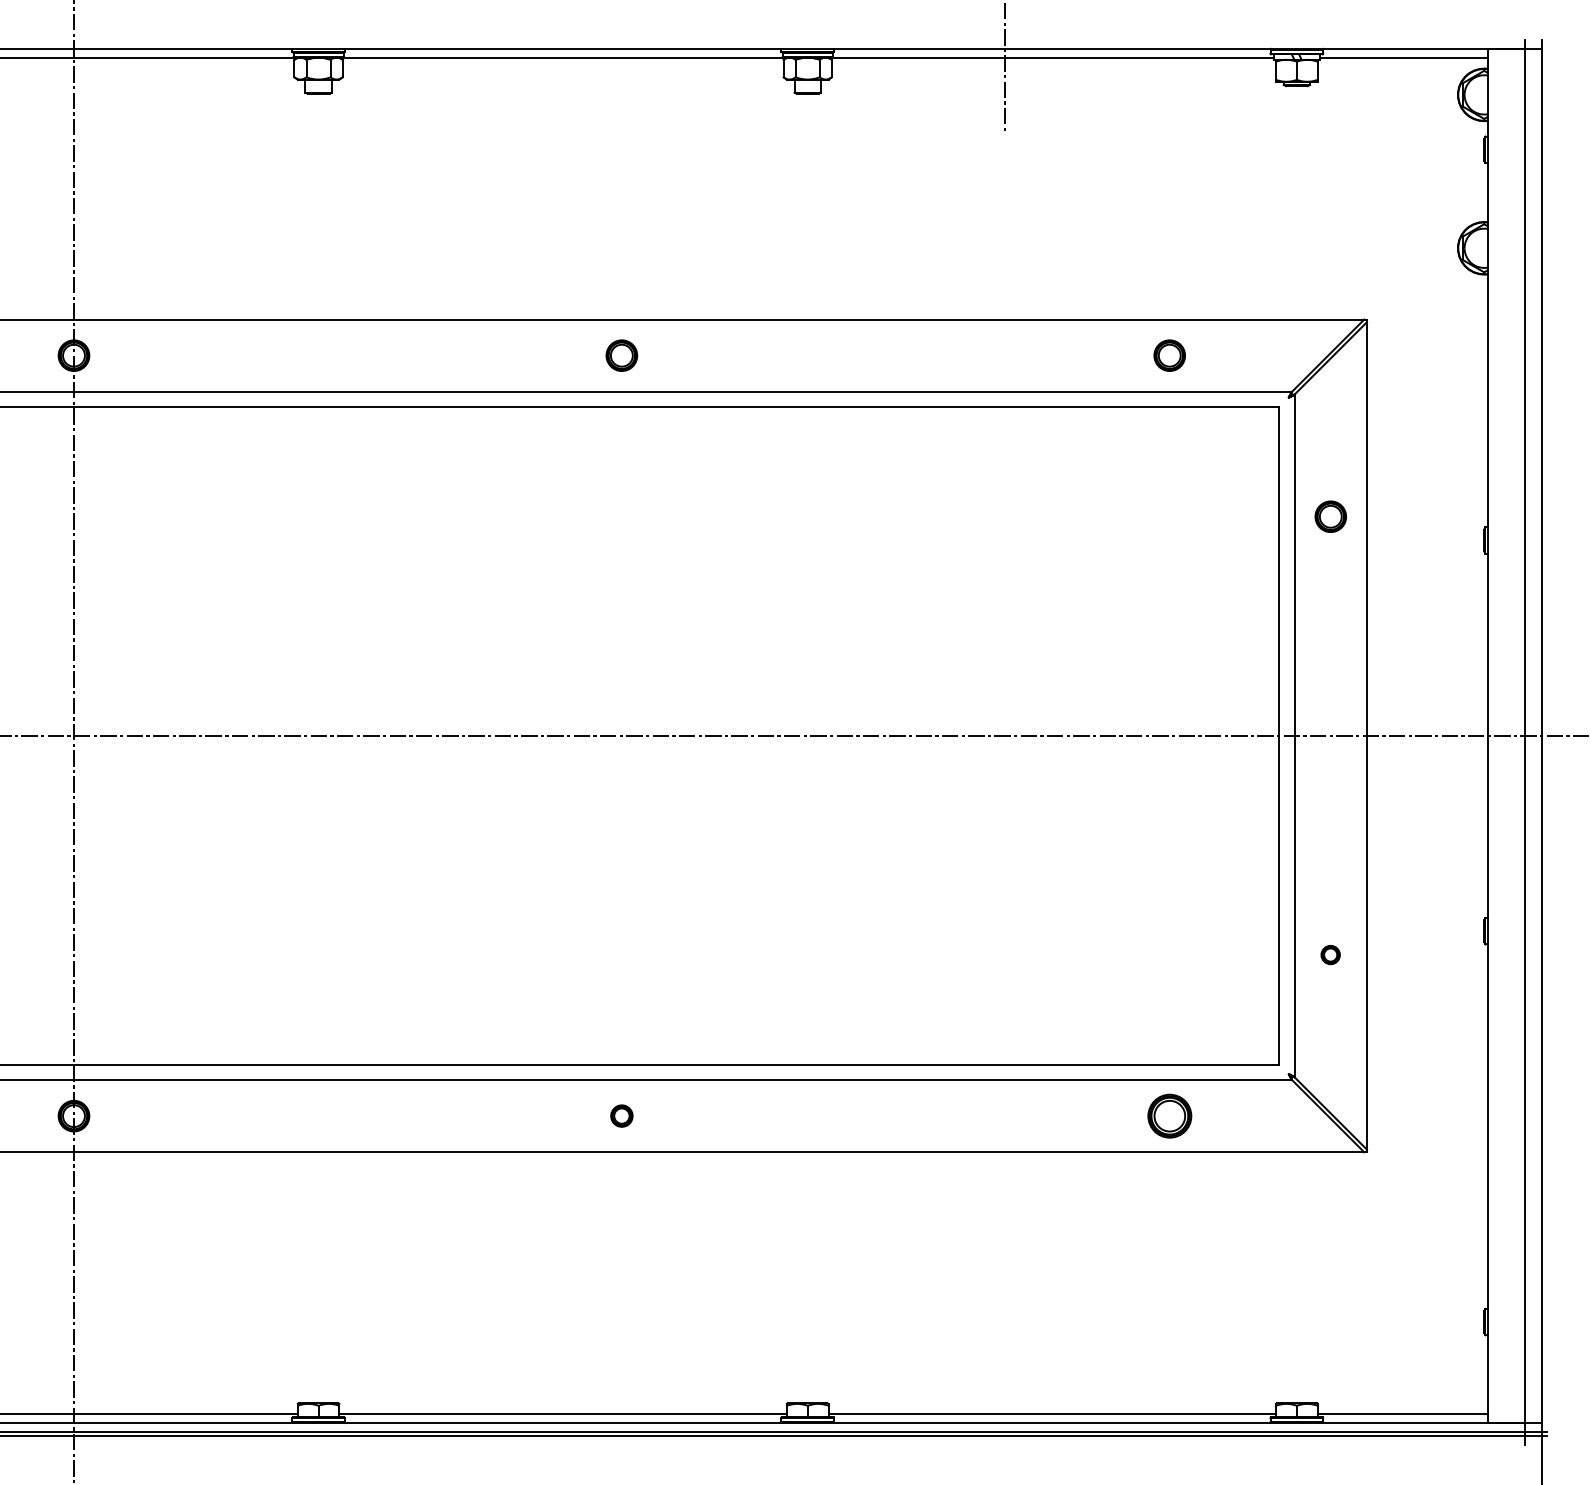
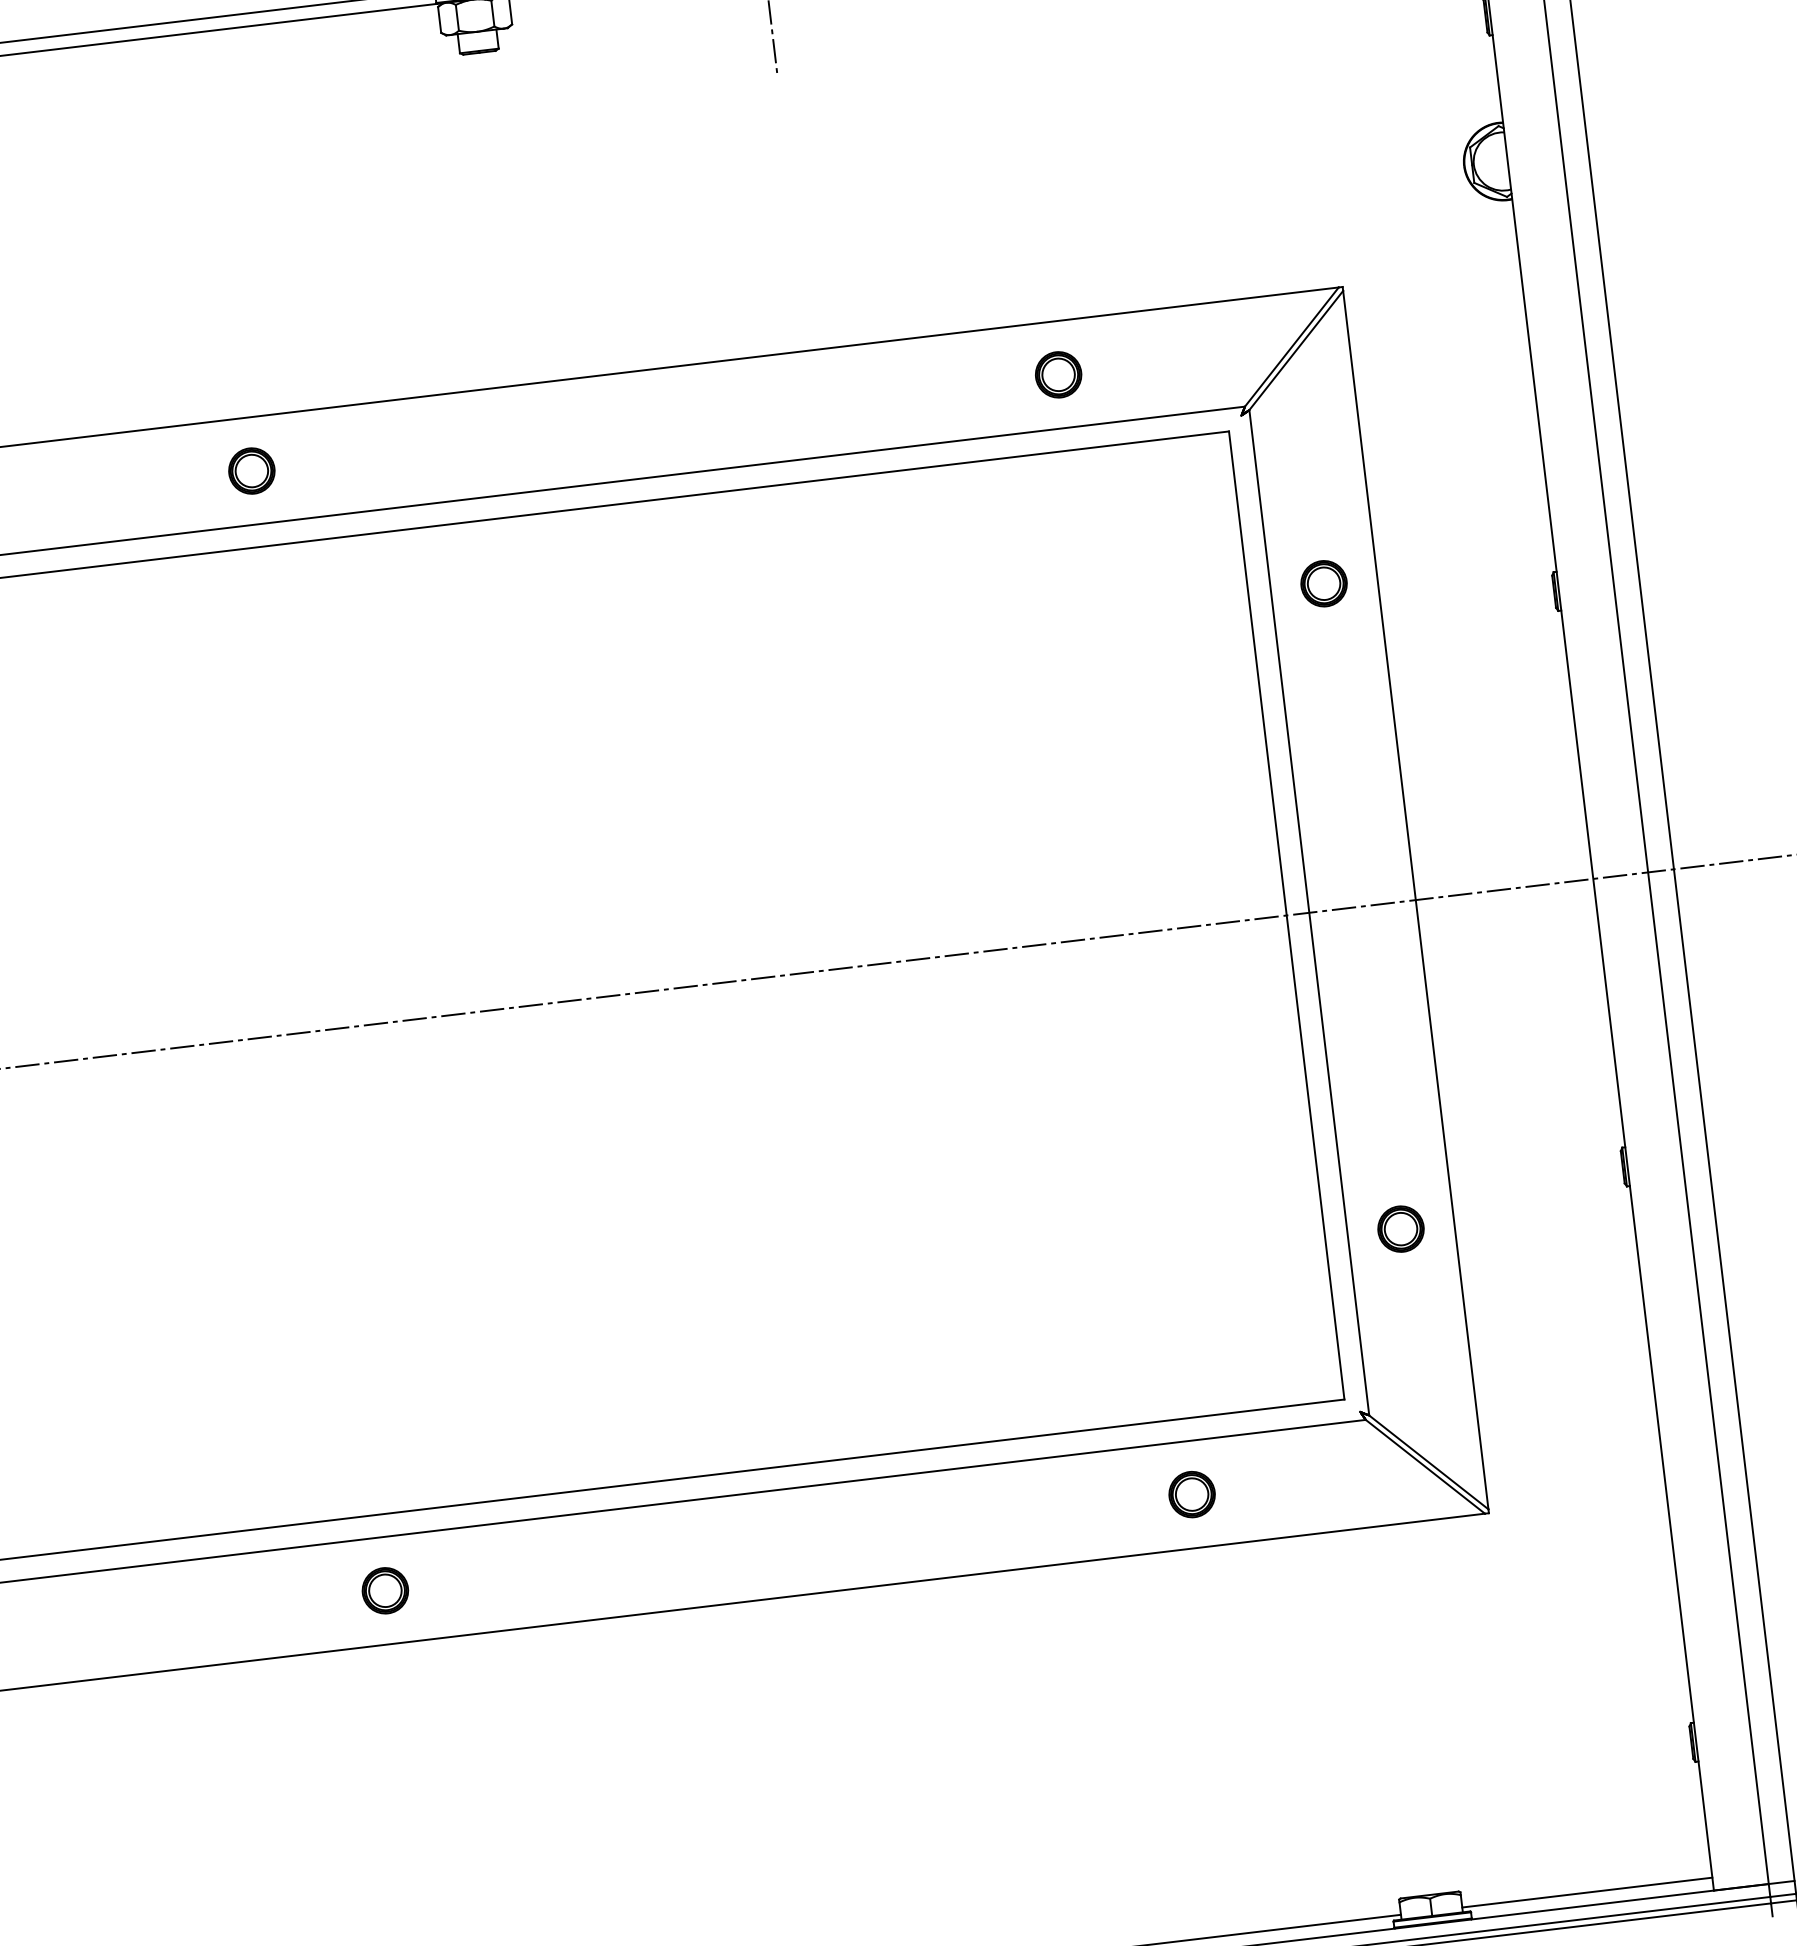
part: (1330, 954) -> (1400, 1228), size x1.67
part: (621, 1115) -> (384, 1589), size x1.43
part: (1169, 1115) -> (1191, 1493), size x0.71

